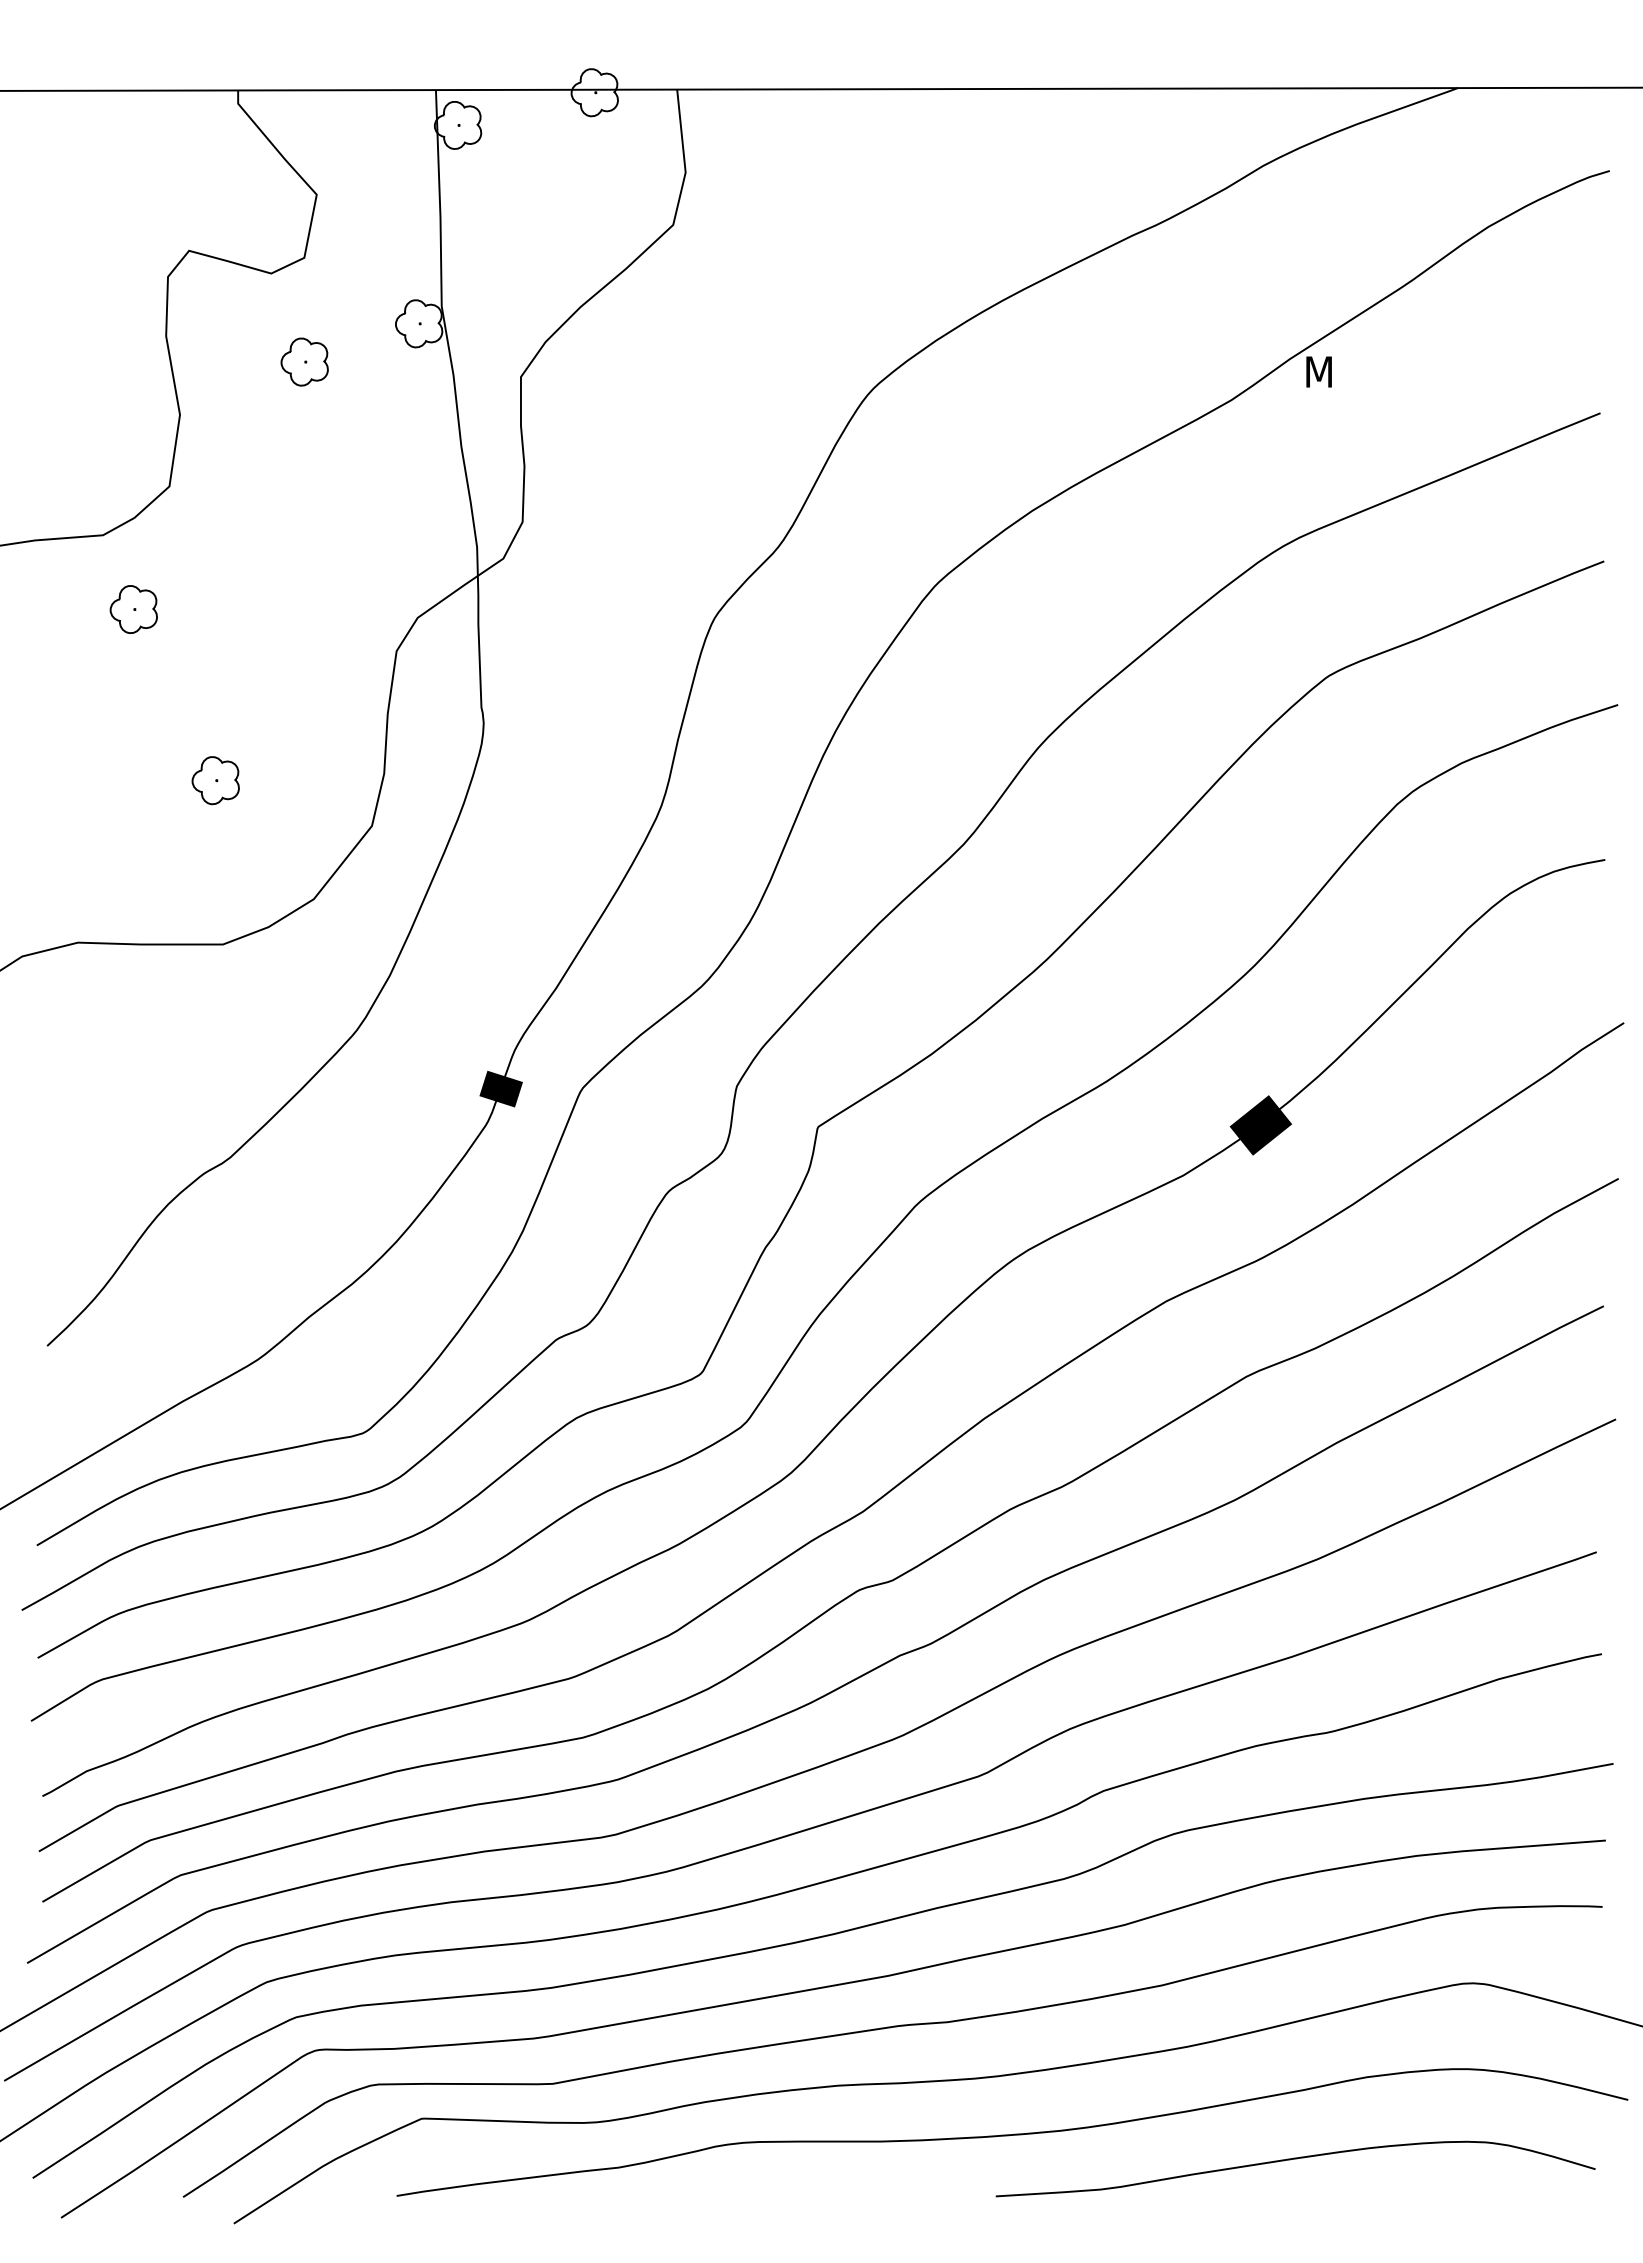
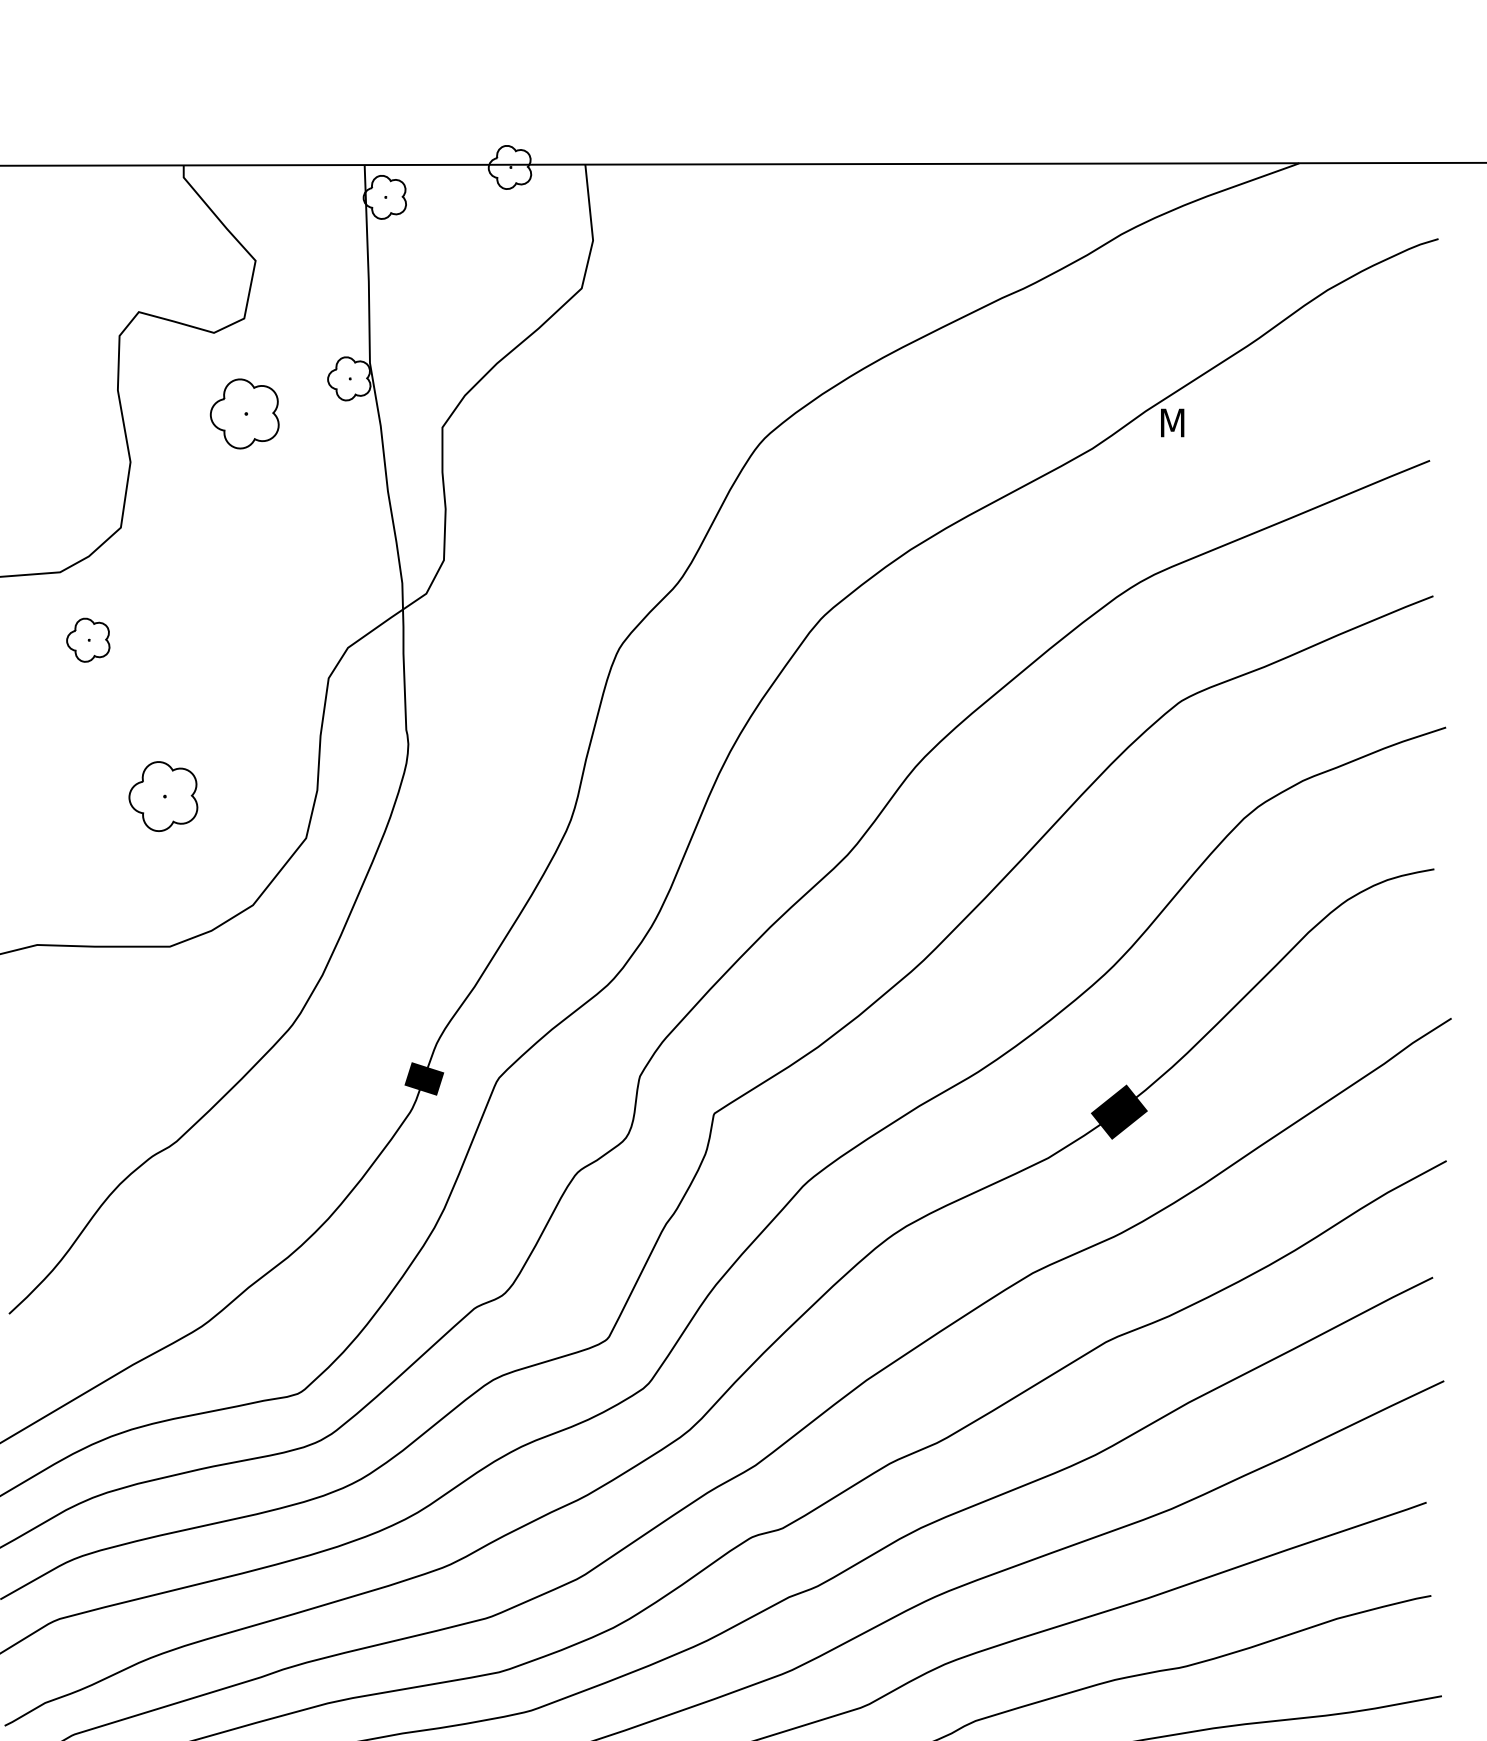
part: (304, 361) -> (244, 413), size x1.6
part: (215, 780) -> (163, 796), size x1.6

